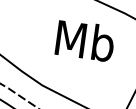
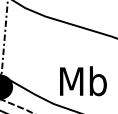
text: (85, 41) -> (83, 81), moved

